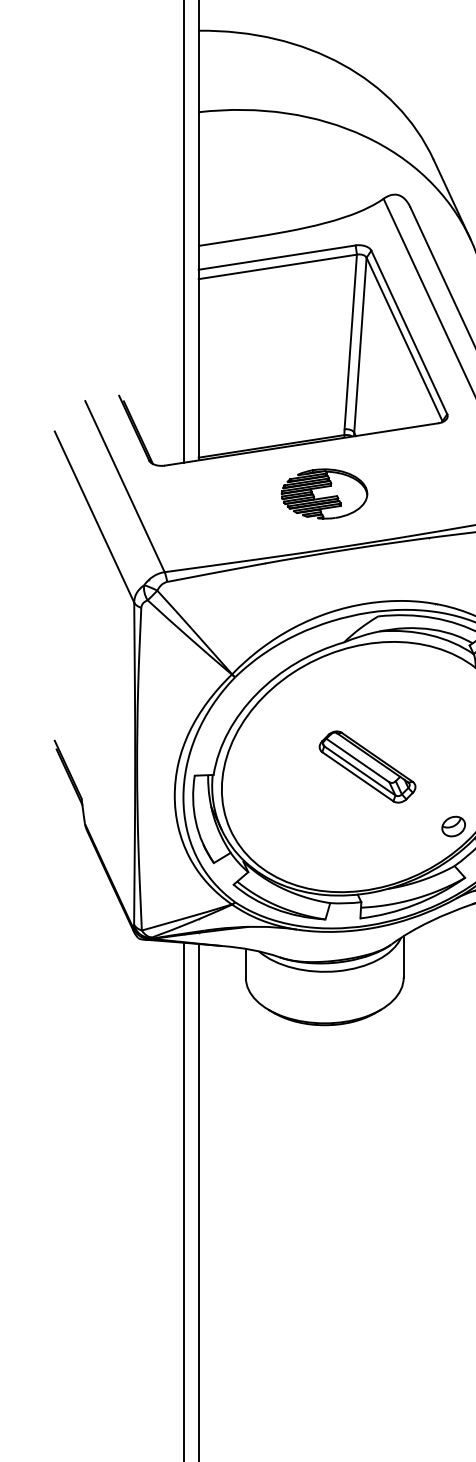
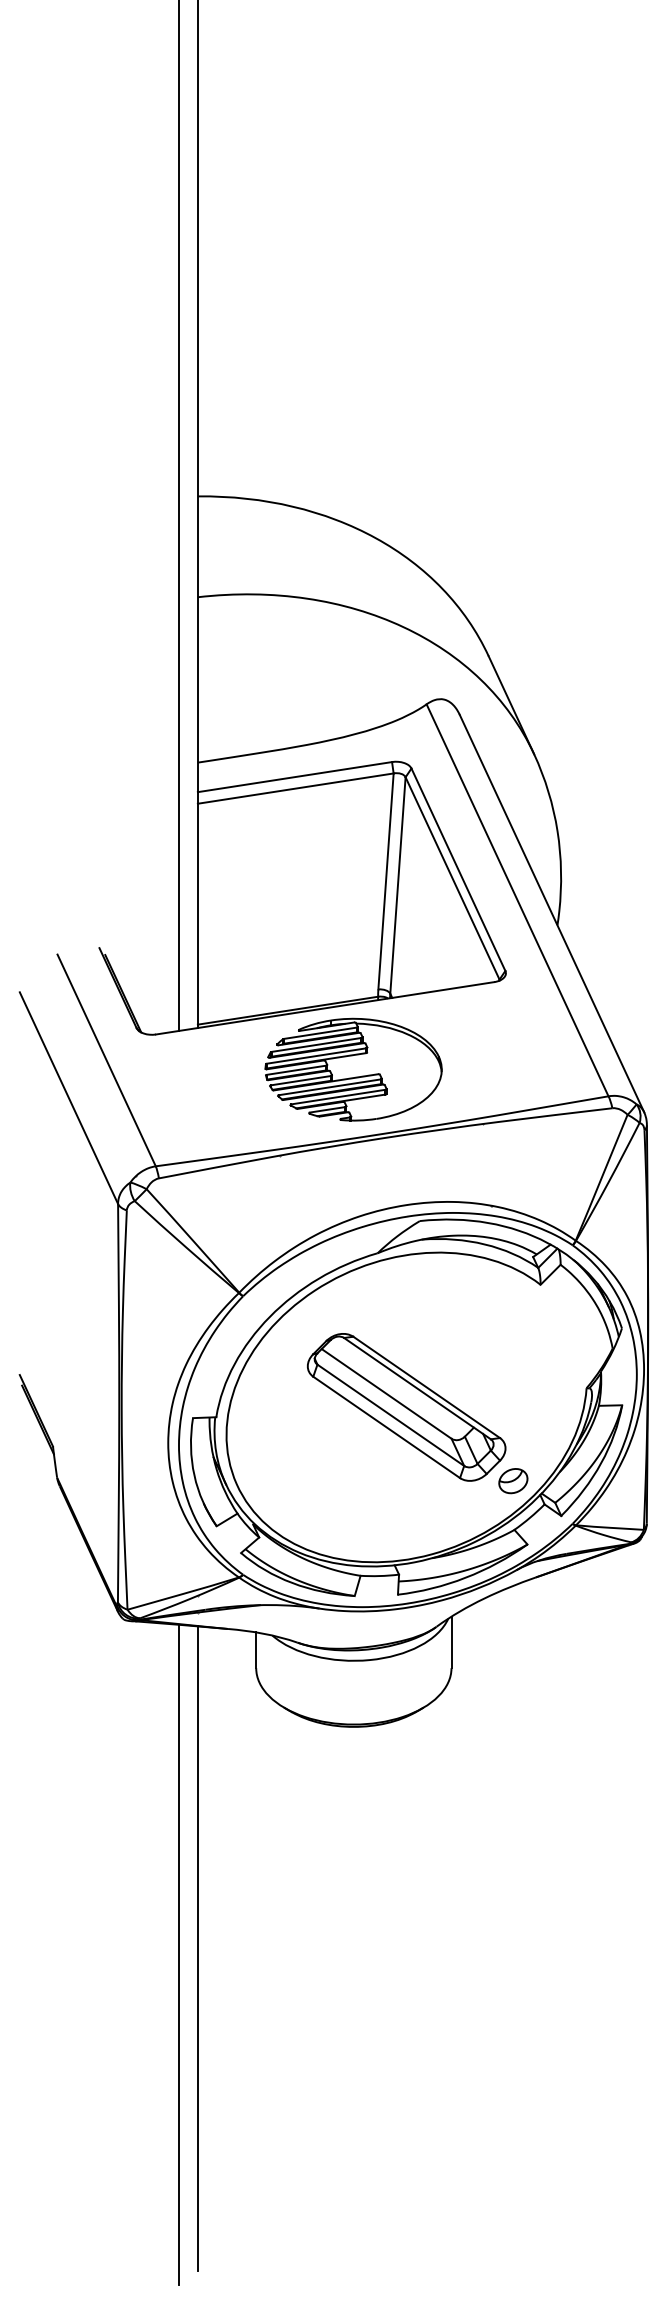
part: (324, 493) -> (353, 1069), size x1.67
part: (367, 767) -> (406, 1407), size x1.67

